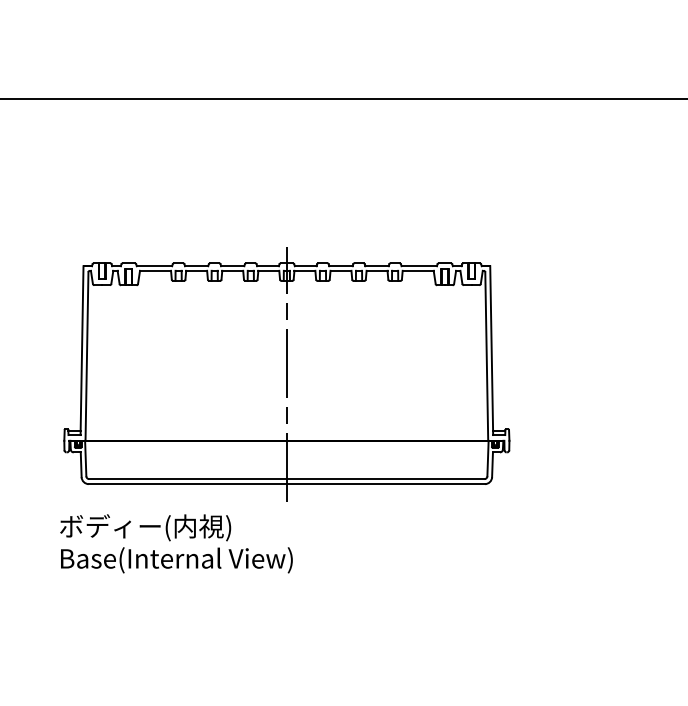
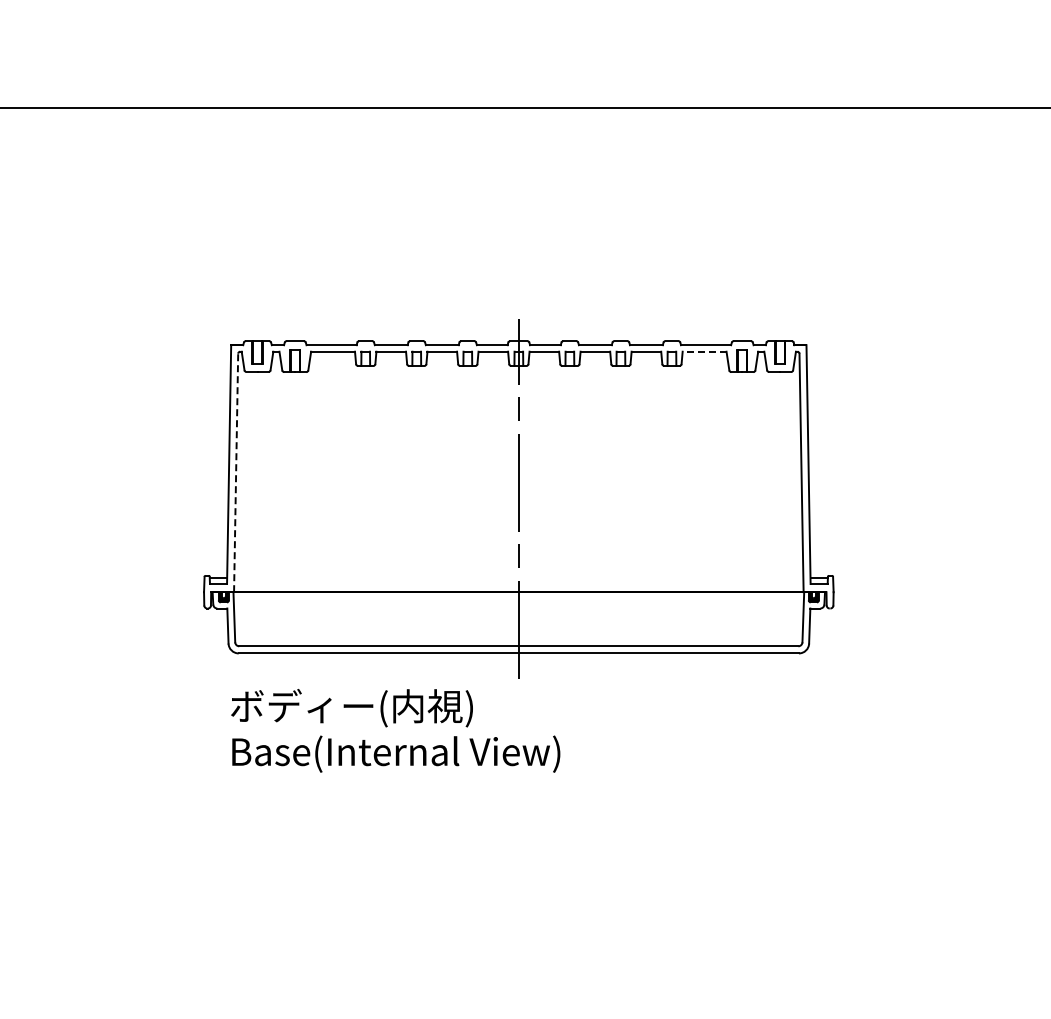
line: (418, 270) -> (704, 351), solid -> dashed
line: (87, 356) -> (236, 472), solid -> dashed
text: (176, 543) -> (395, 730), moved

